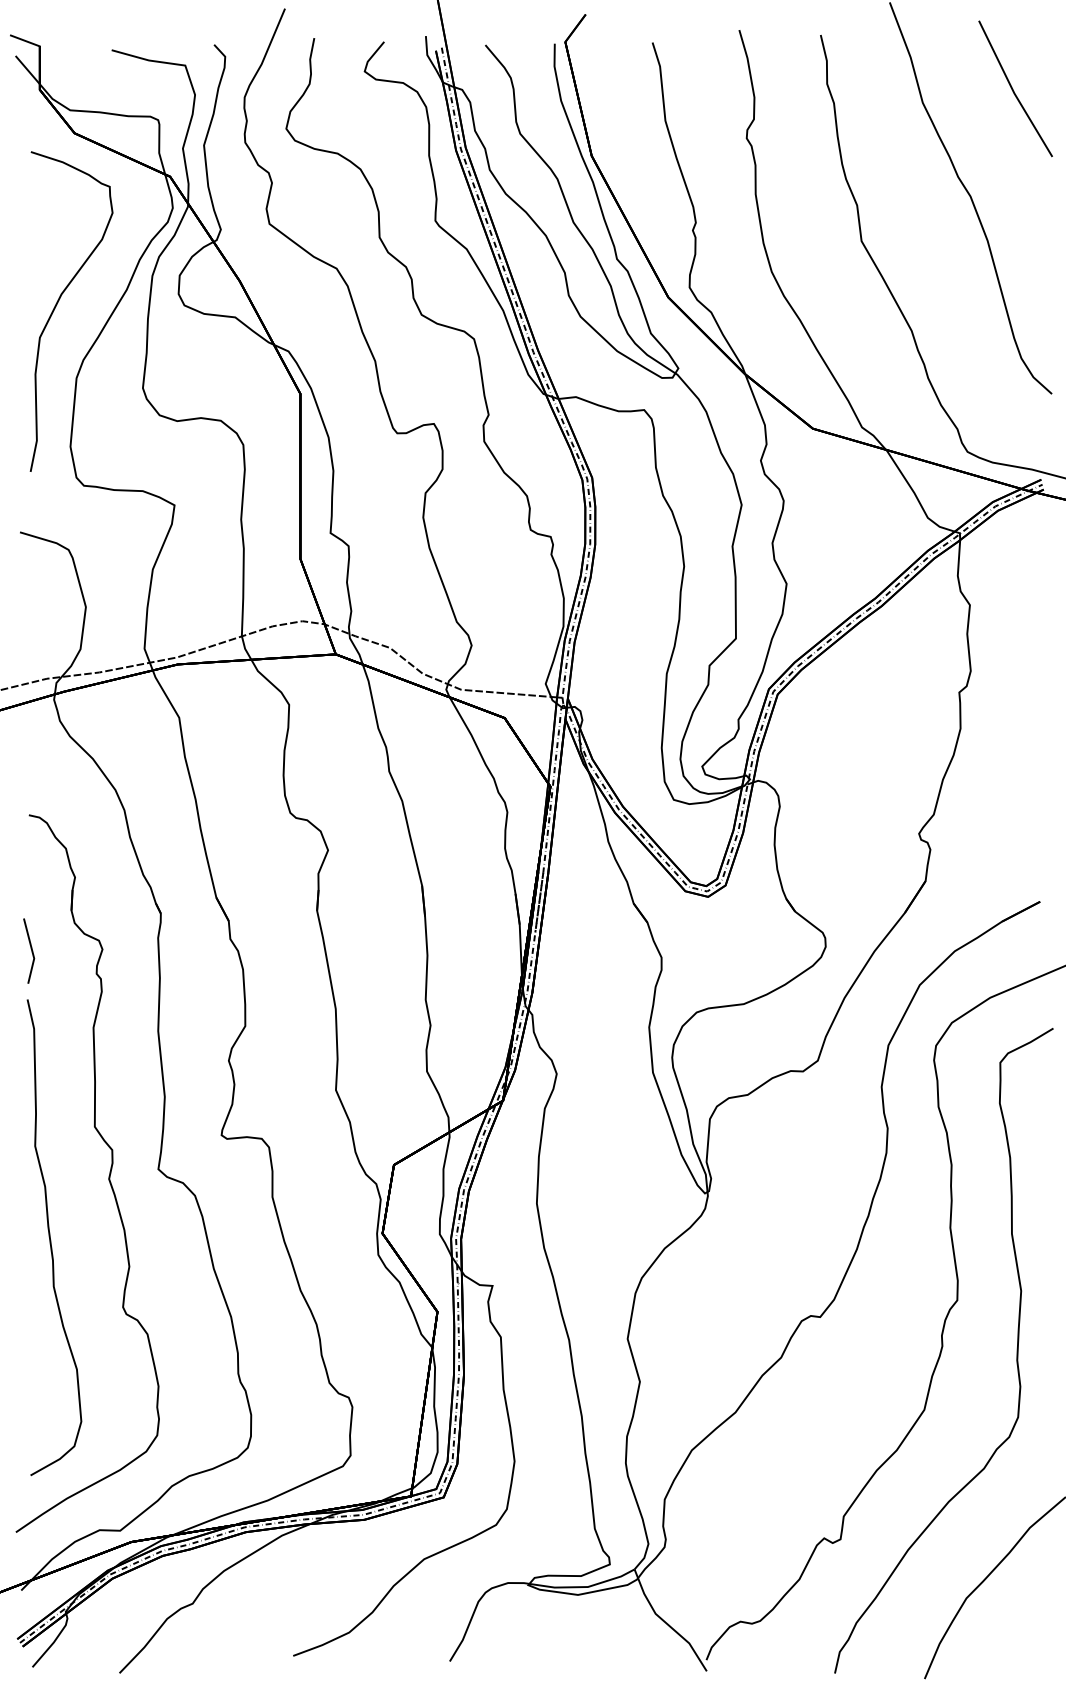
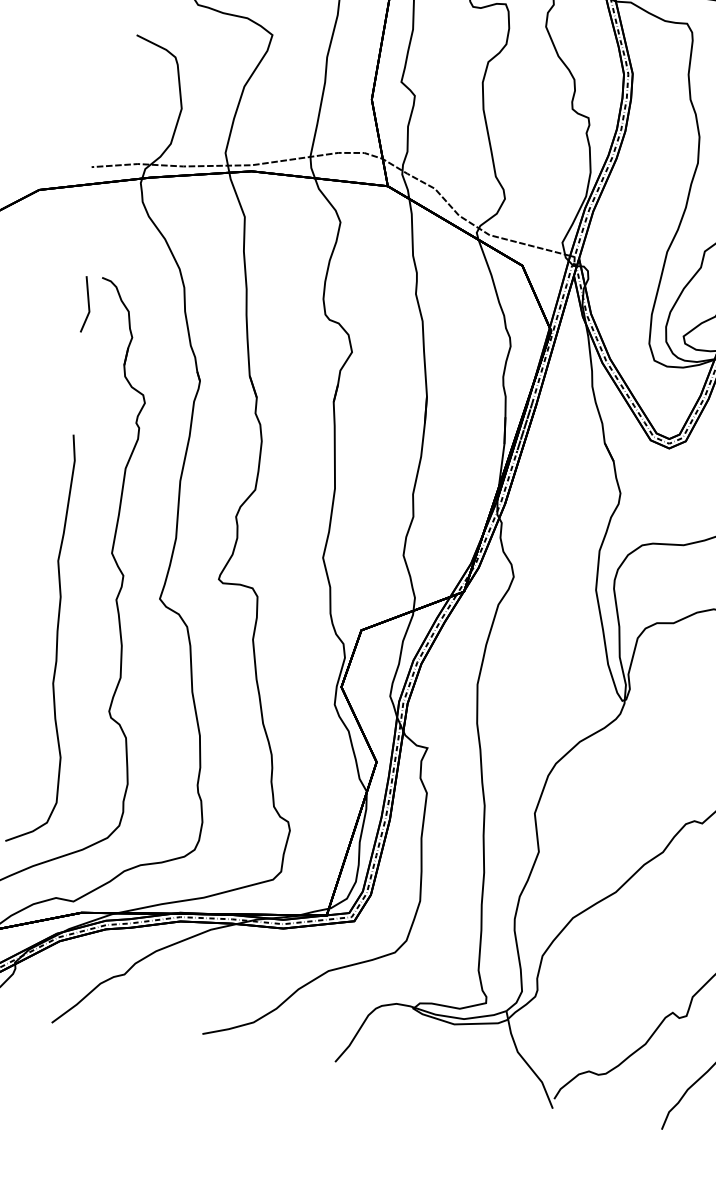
line: (31, 950) -> (88, 304), moved

